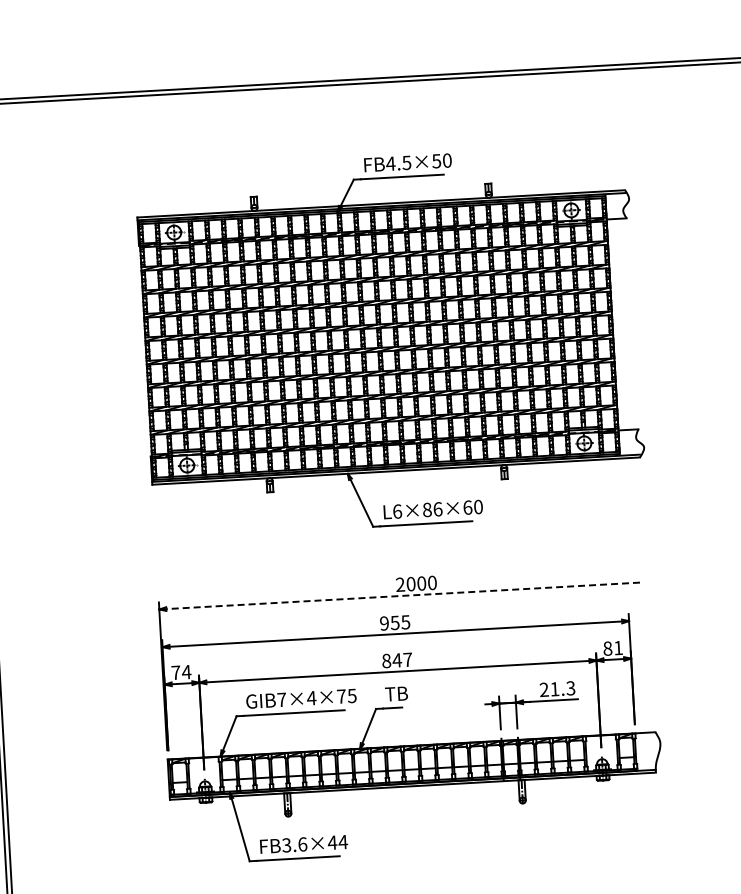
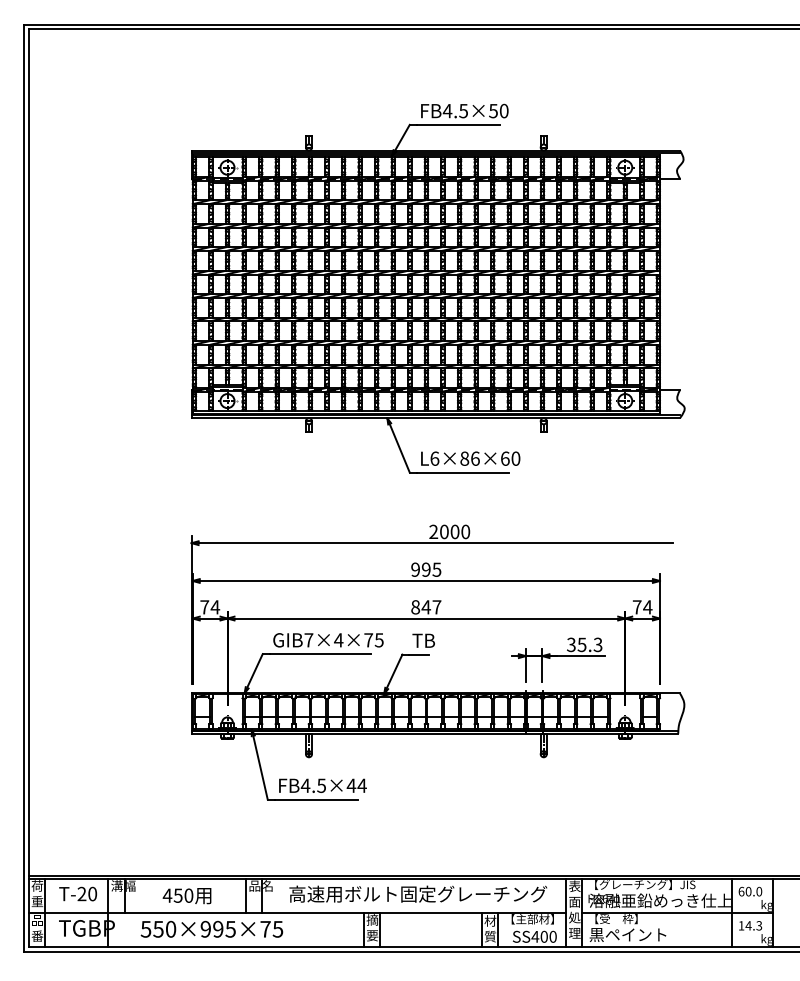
line: (402, 596) -> (435, 543), dashed -> solid
text: (394, 622) -> (425, 569), 955 -> 995
text: (613, 648) -> (642, 607), 81 -> 74
text: (549, 689) -> (576, 644), 21.3 -> 35.3
text: (294, 844) -> (313, 785), FB3.6×44 -> FB4.5×44

